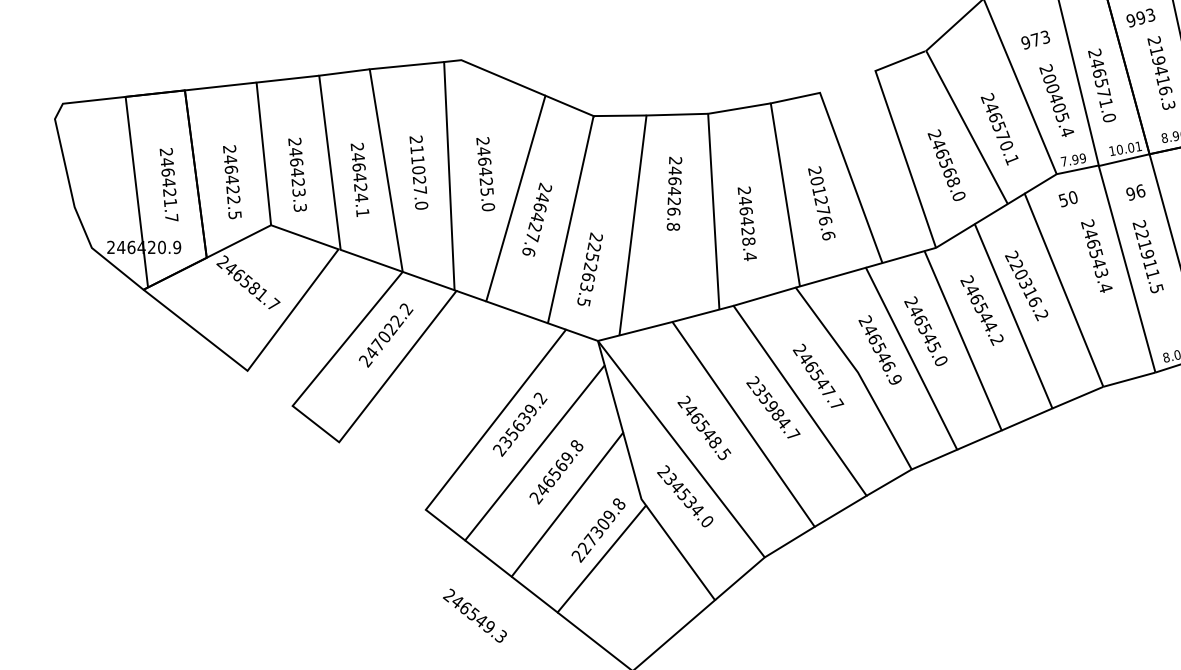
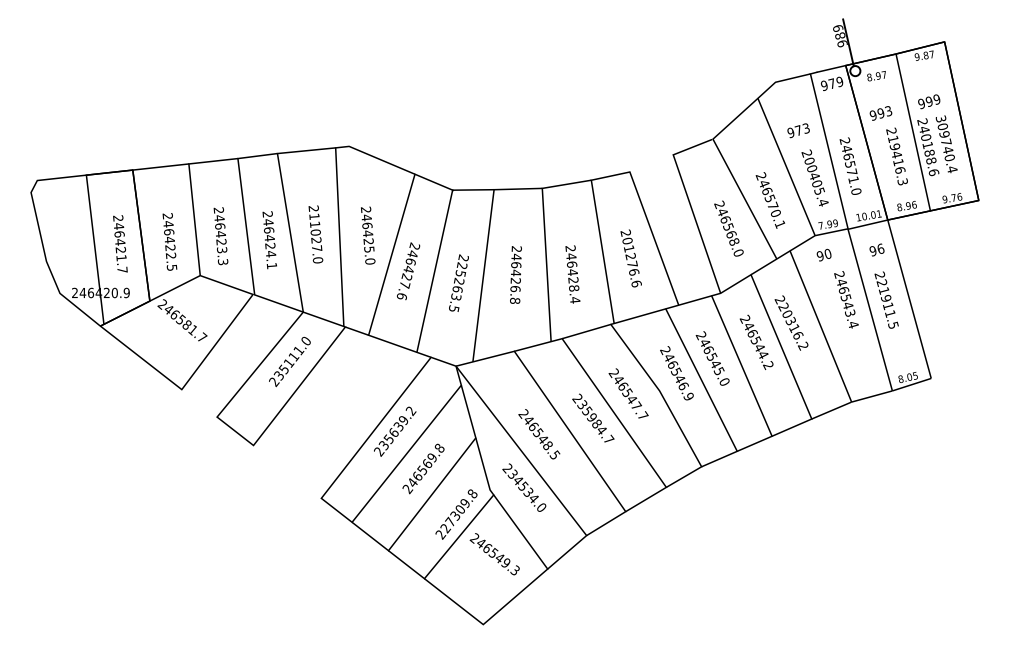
text: (673, 193) -> (515, 274), moved
text: (1062, 199) -> (819, 255), 50 -> 90
text: (589, 268) -> (458, 282), moved
text: (388, 331) -> (292, 358), 247022.2 -> 235111.0
text: (474, 616) -> (494, 554), moved

